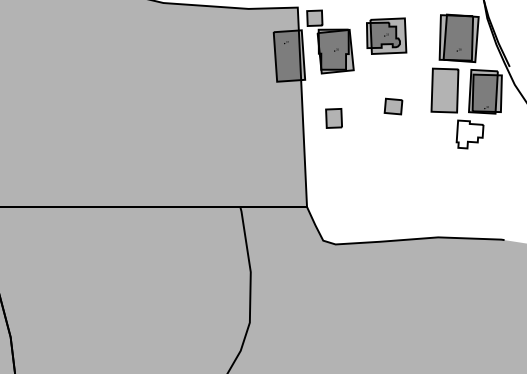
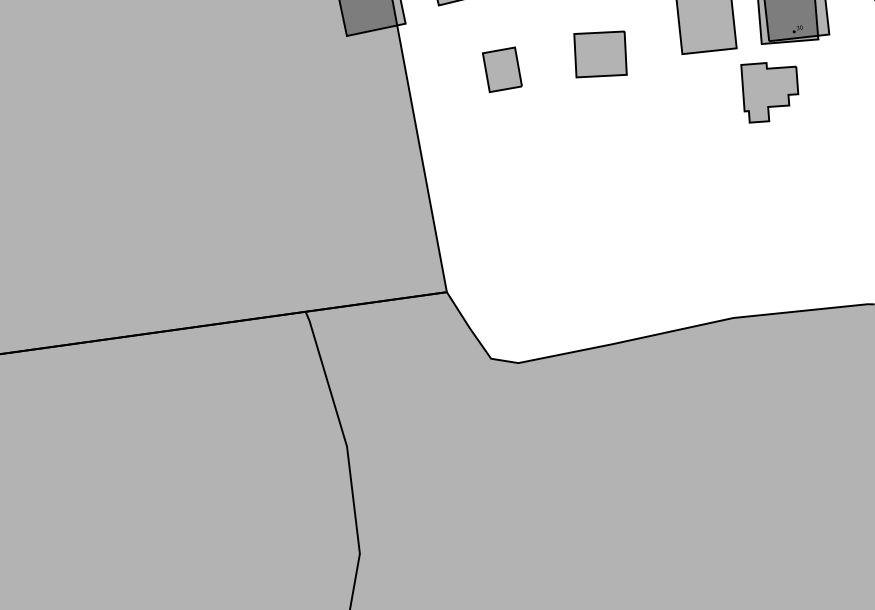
part: (393, 106) -> (600, 54), size x1.43
part: (333, 118) -> (501, 70), moved
fill: (469, 134) -> (769, 91), added

